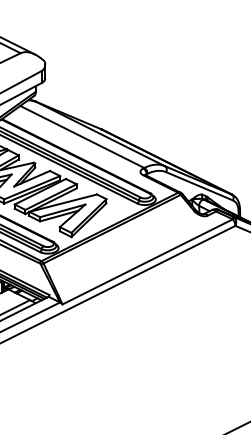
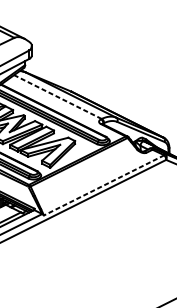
line: (81, 136) -> (57, 96), solid -> dashed
line: (147, 262) -> (104, 185), solid -> dashed

